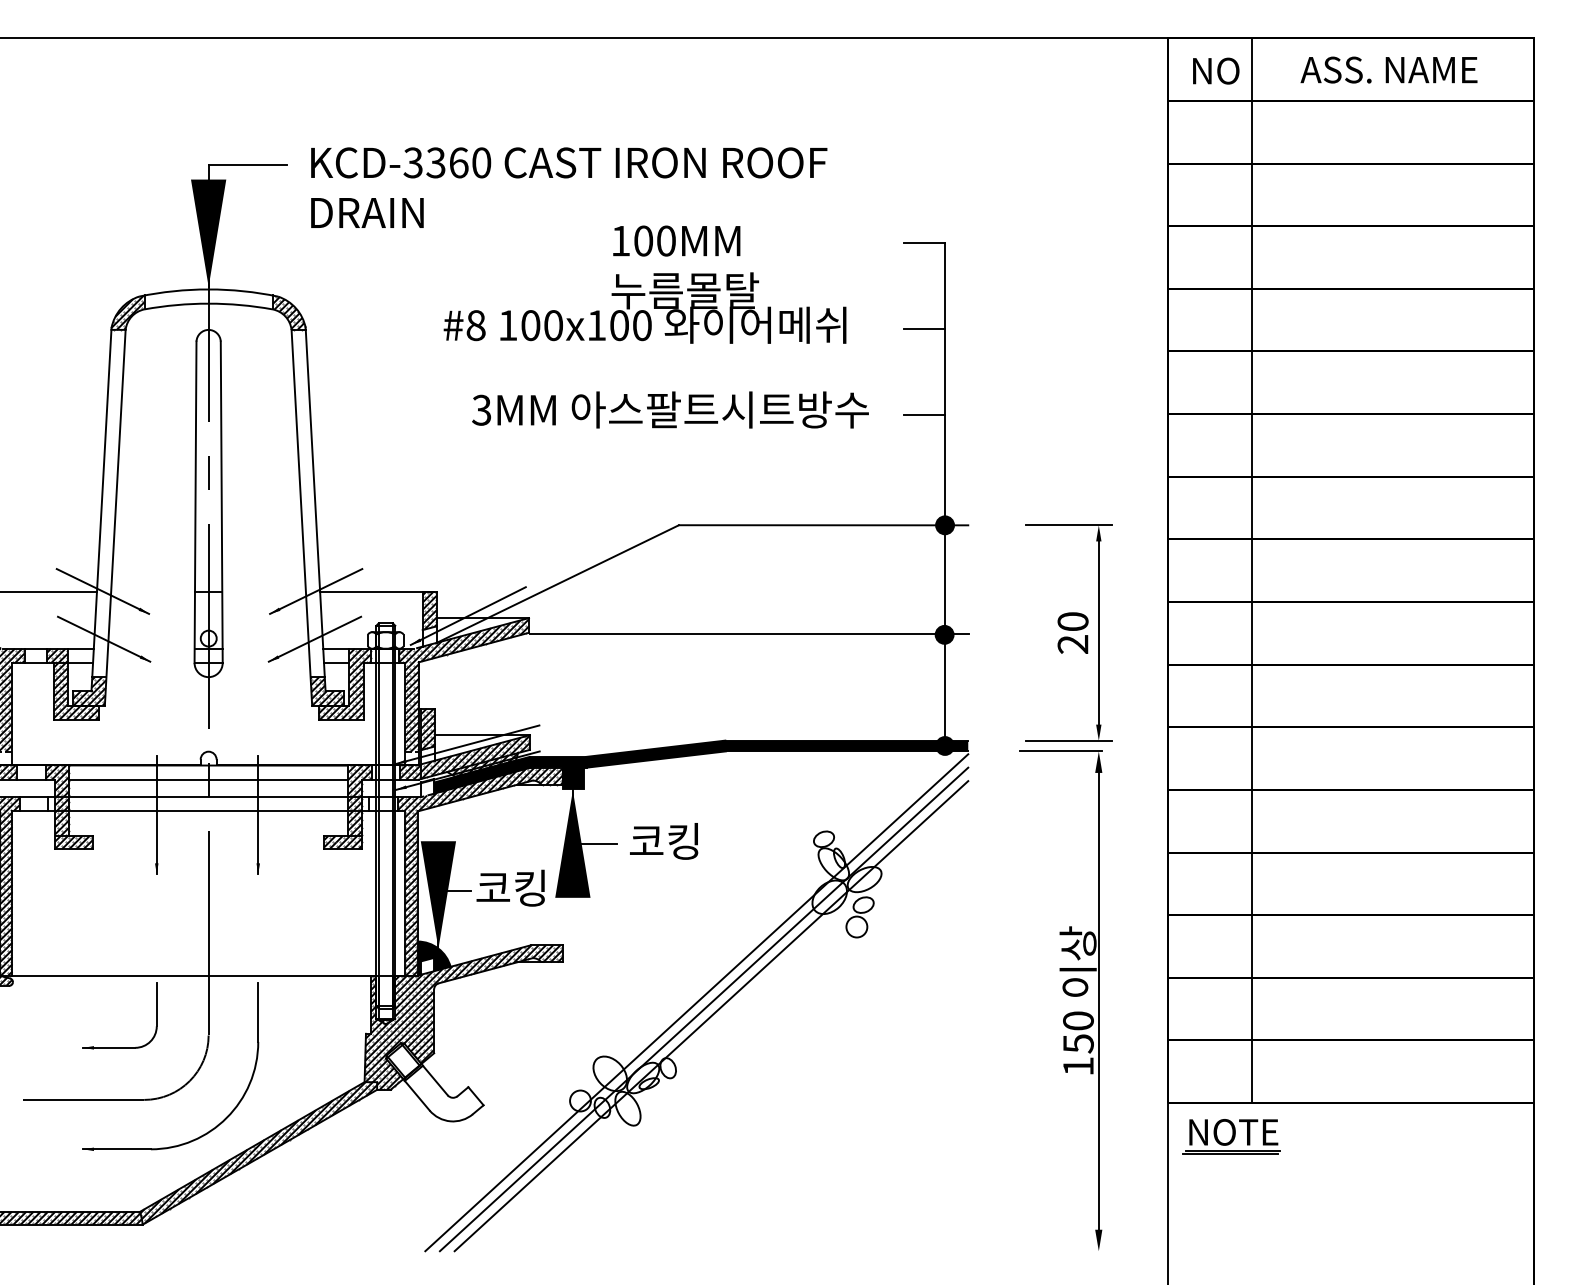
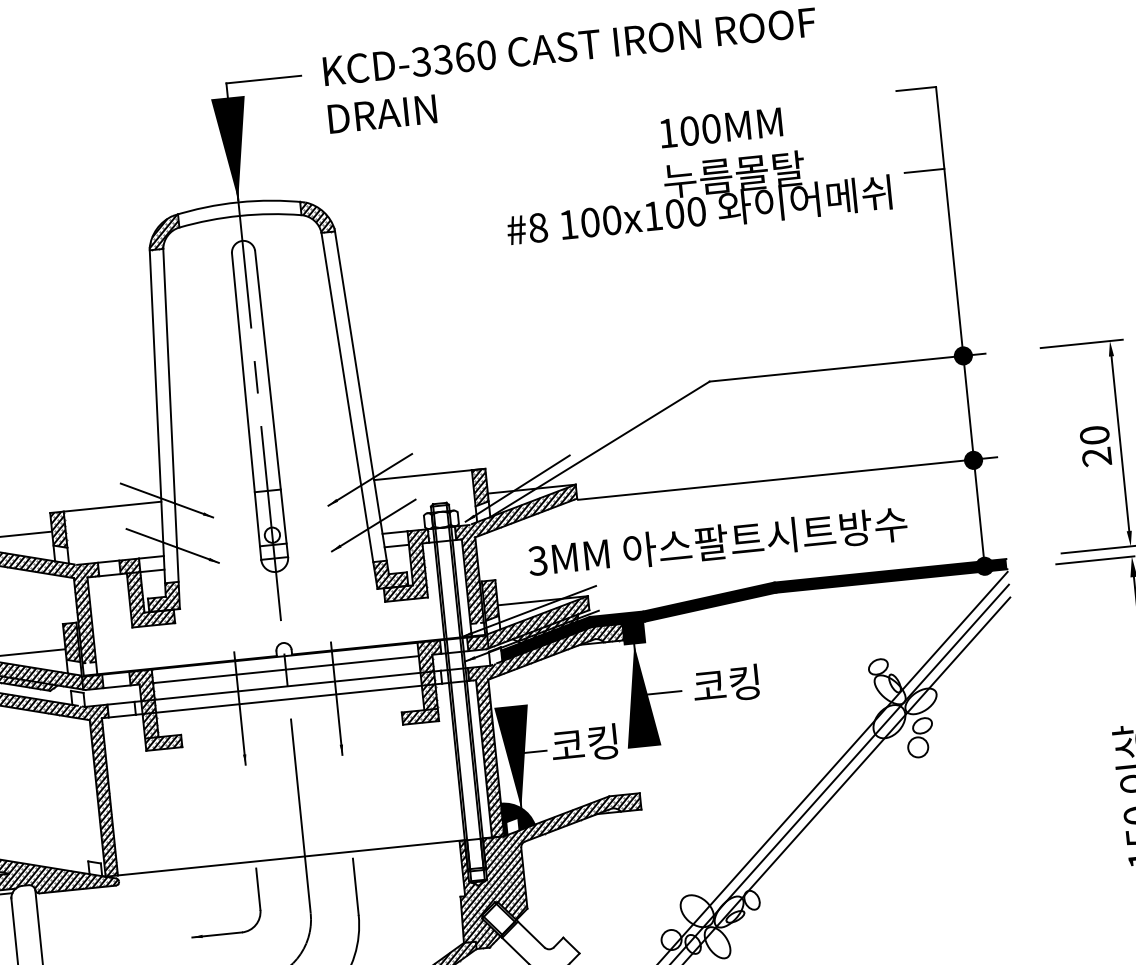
text: (644, 284) -> (694, 172), moved
text: (670, 409) -> (717, 541), moved
line: (924, 415) -> (933, 253), removed

